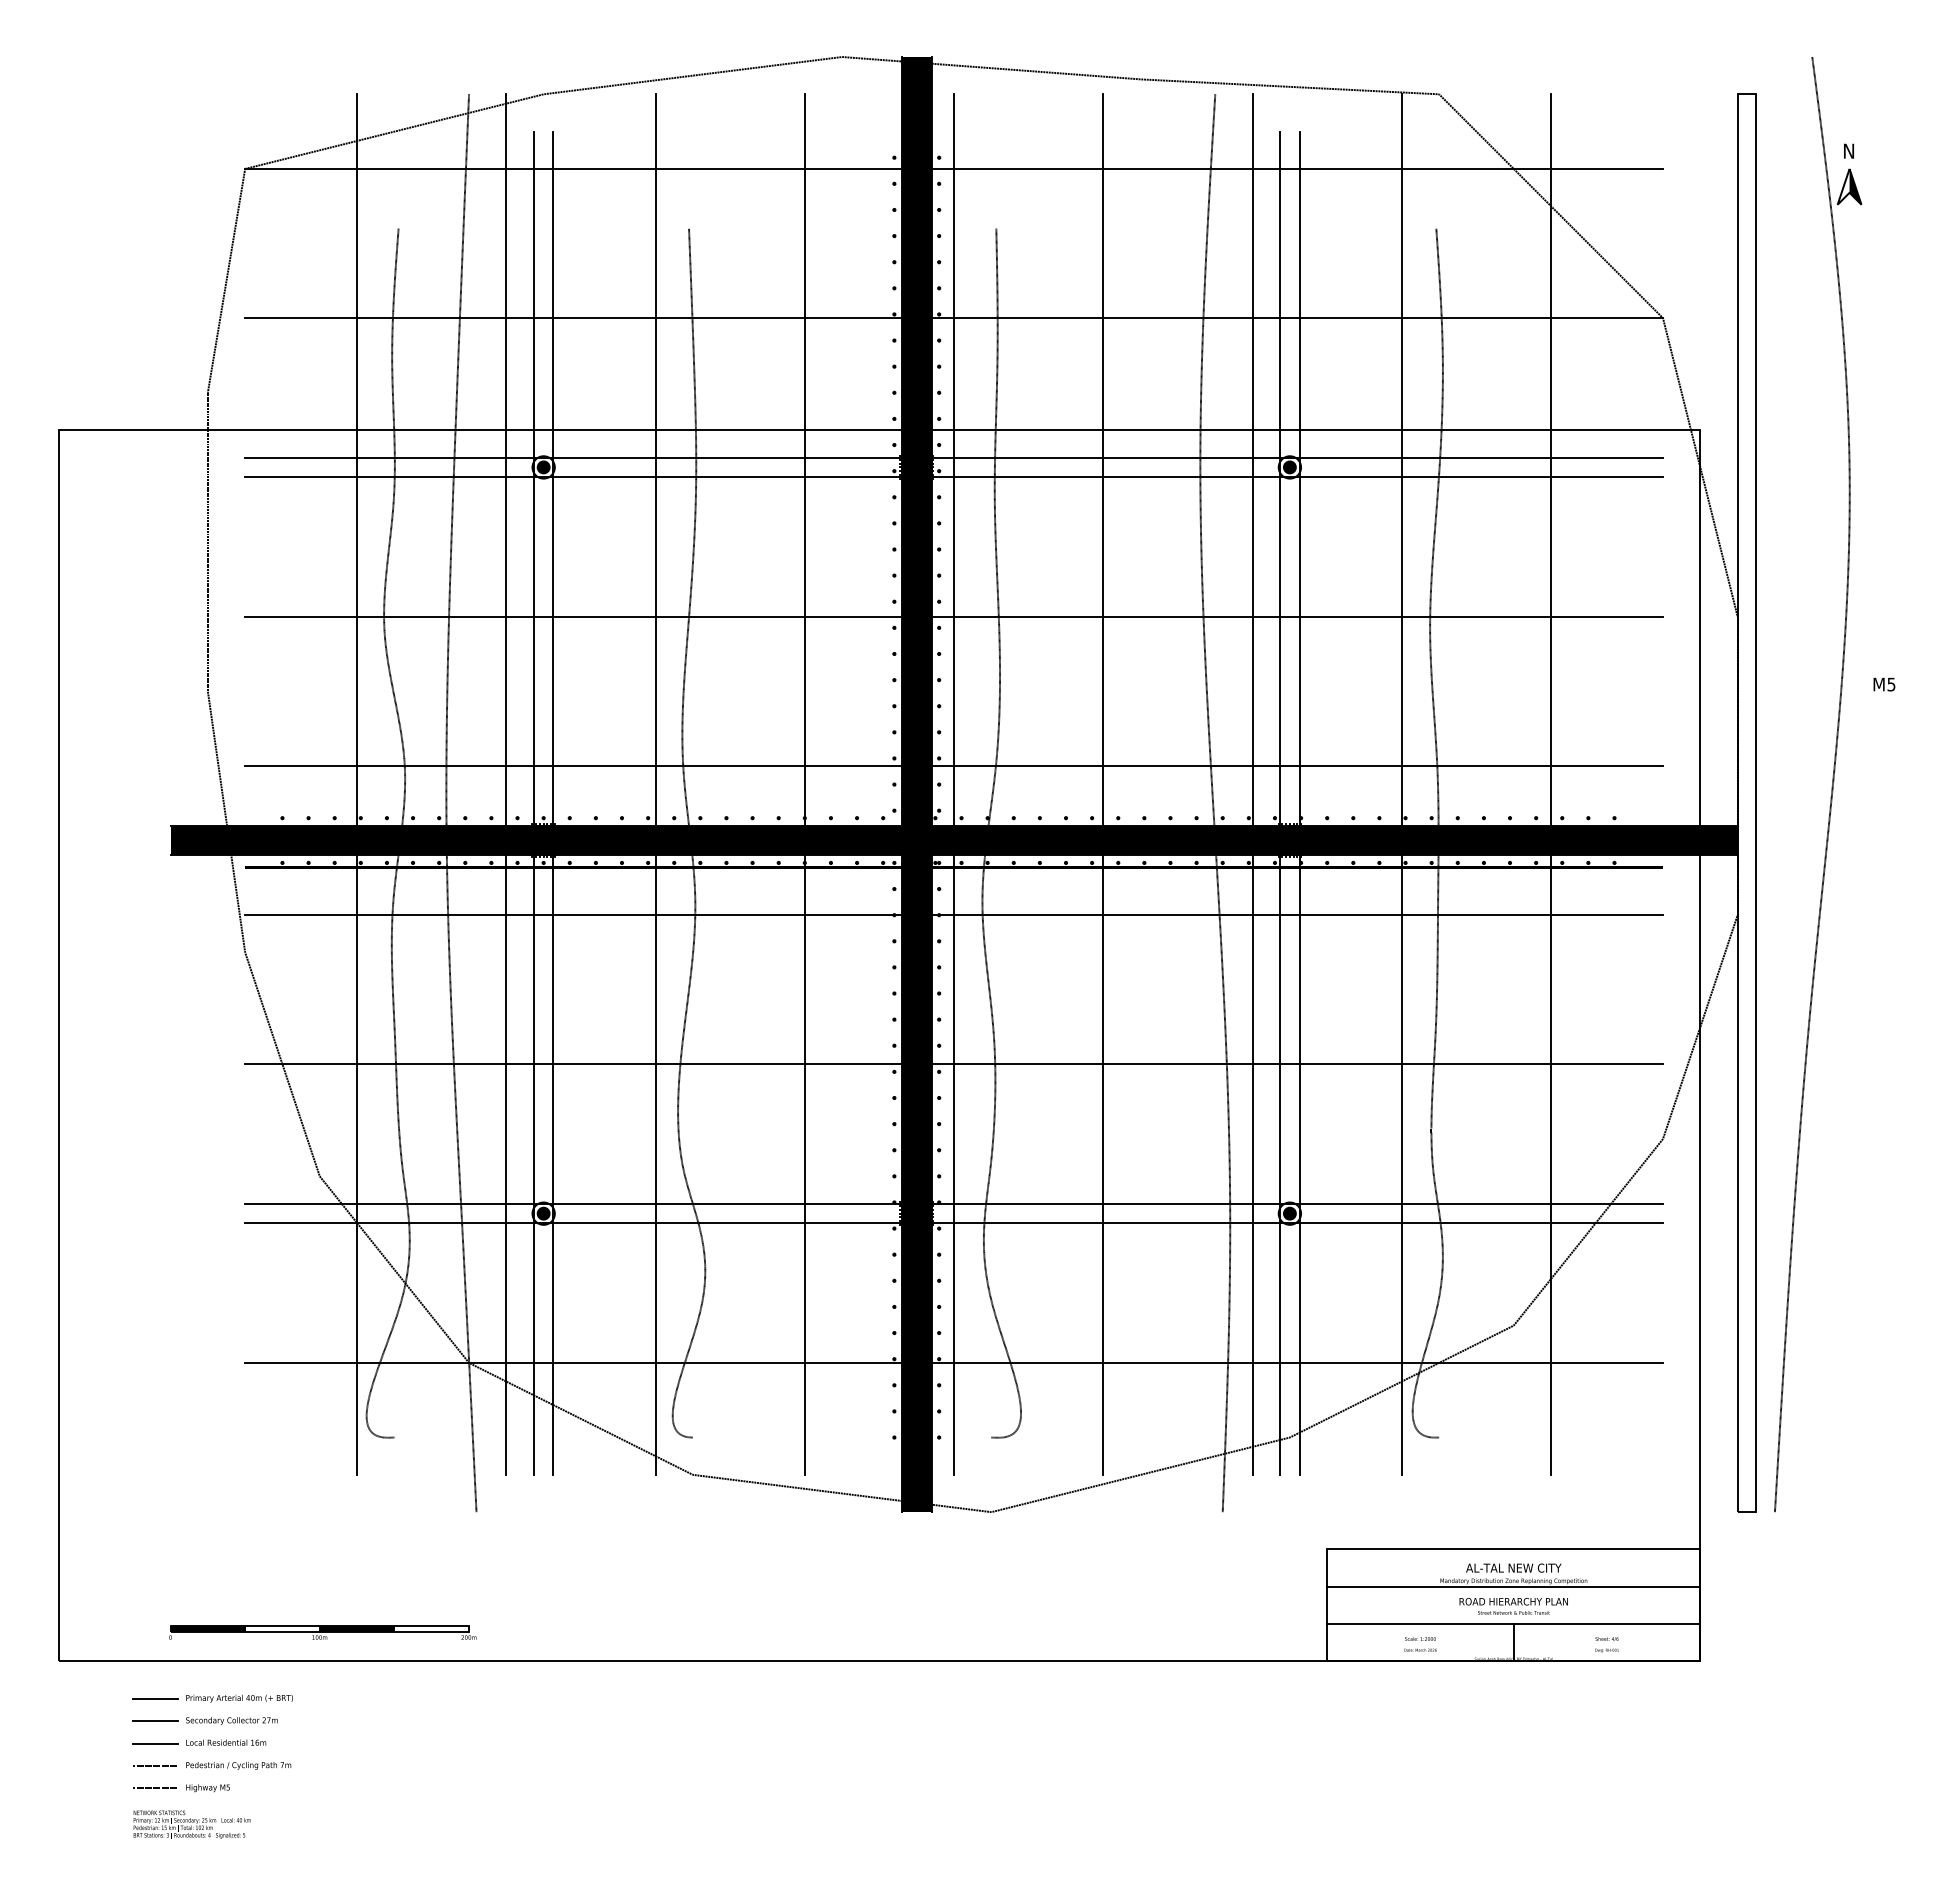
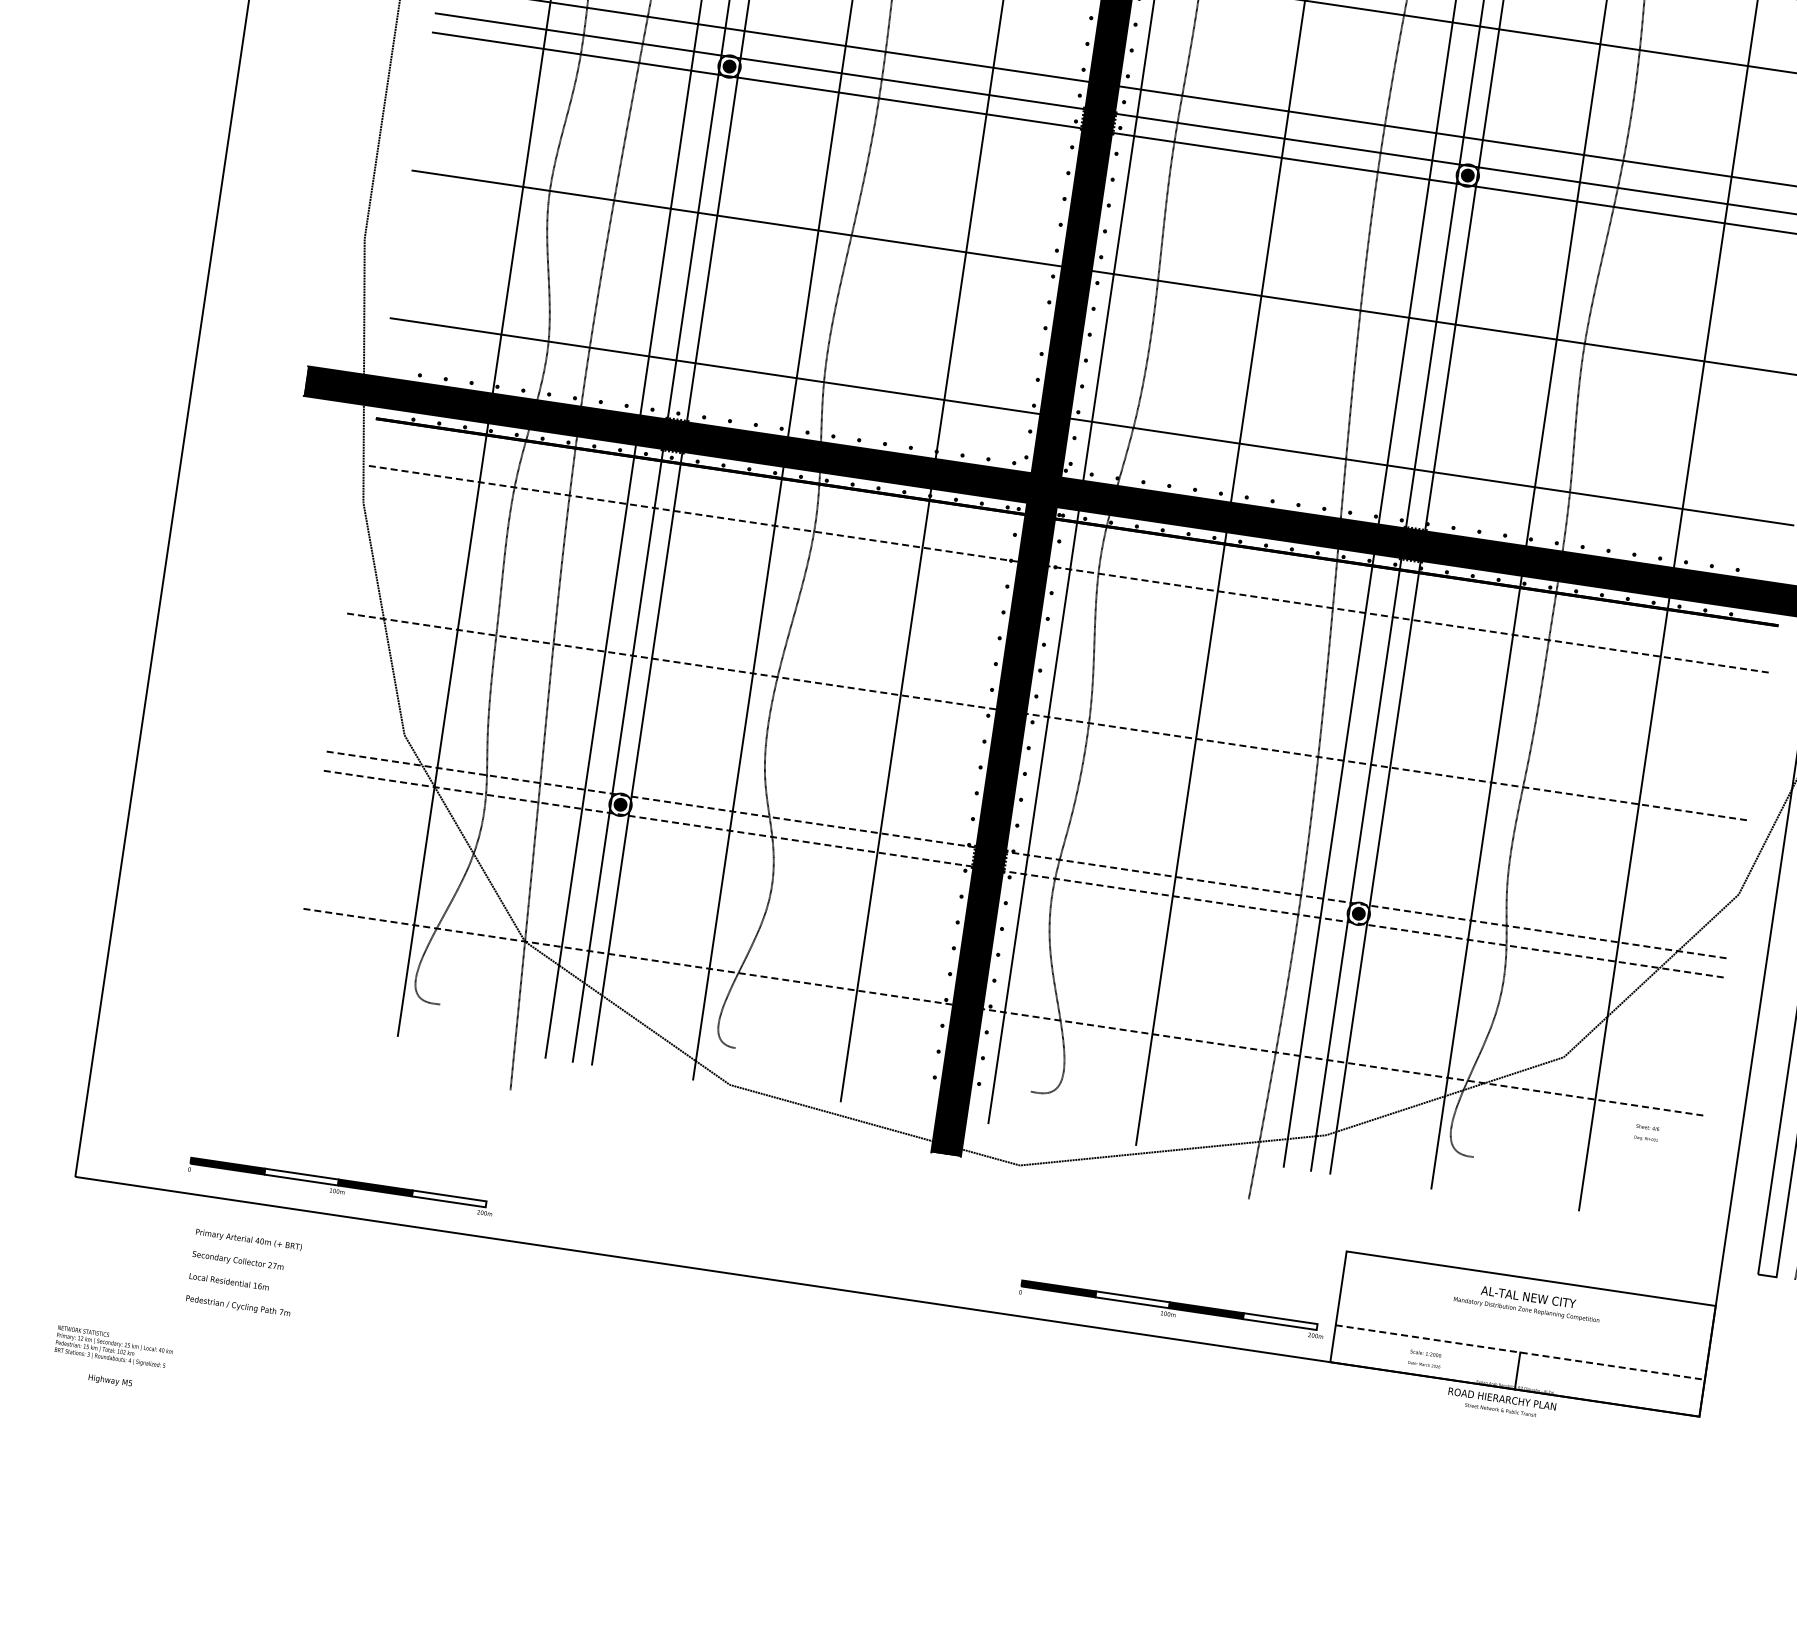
line: (954, 915) -> (1070, 569), solid -> dashed
line: (954, 1064) -> (1048, 717), solid -> dashed
line: (954, 1203) -> (1028, 854), solid -> dashed
line: (954, 1223) -> (1025, 874), solid -> dashed
line: (954, 1362) -> (1005, 1012), solid -> dashed
line: (1513, 1586) -> (1525, 1315), removed
text: (1513, 1606) -> (1501, 1403), moved
line: (1513, 1624) -> (1519, 1352), solid -> dashed
part: (1162, 1632) -> (1171, 1309), added
text: (1606, 1644) -> (1646, 1133), moved
line: (155, 1698) -> (165, 1227), removed
line: (155, 1721) -> (162, 1250), removed
line: (155, 1743) -> (159, 1272), removed
line: (155, 1765) -> (155, 1294), removed
line: (155, 1788) -> (152, 1316), removed
text: (207, 1788) -> (109, 1381), moved
text: (191, 1824) -> (113, 1347), moved

